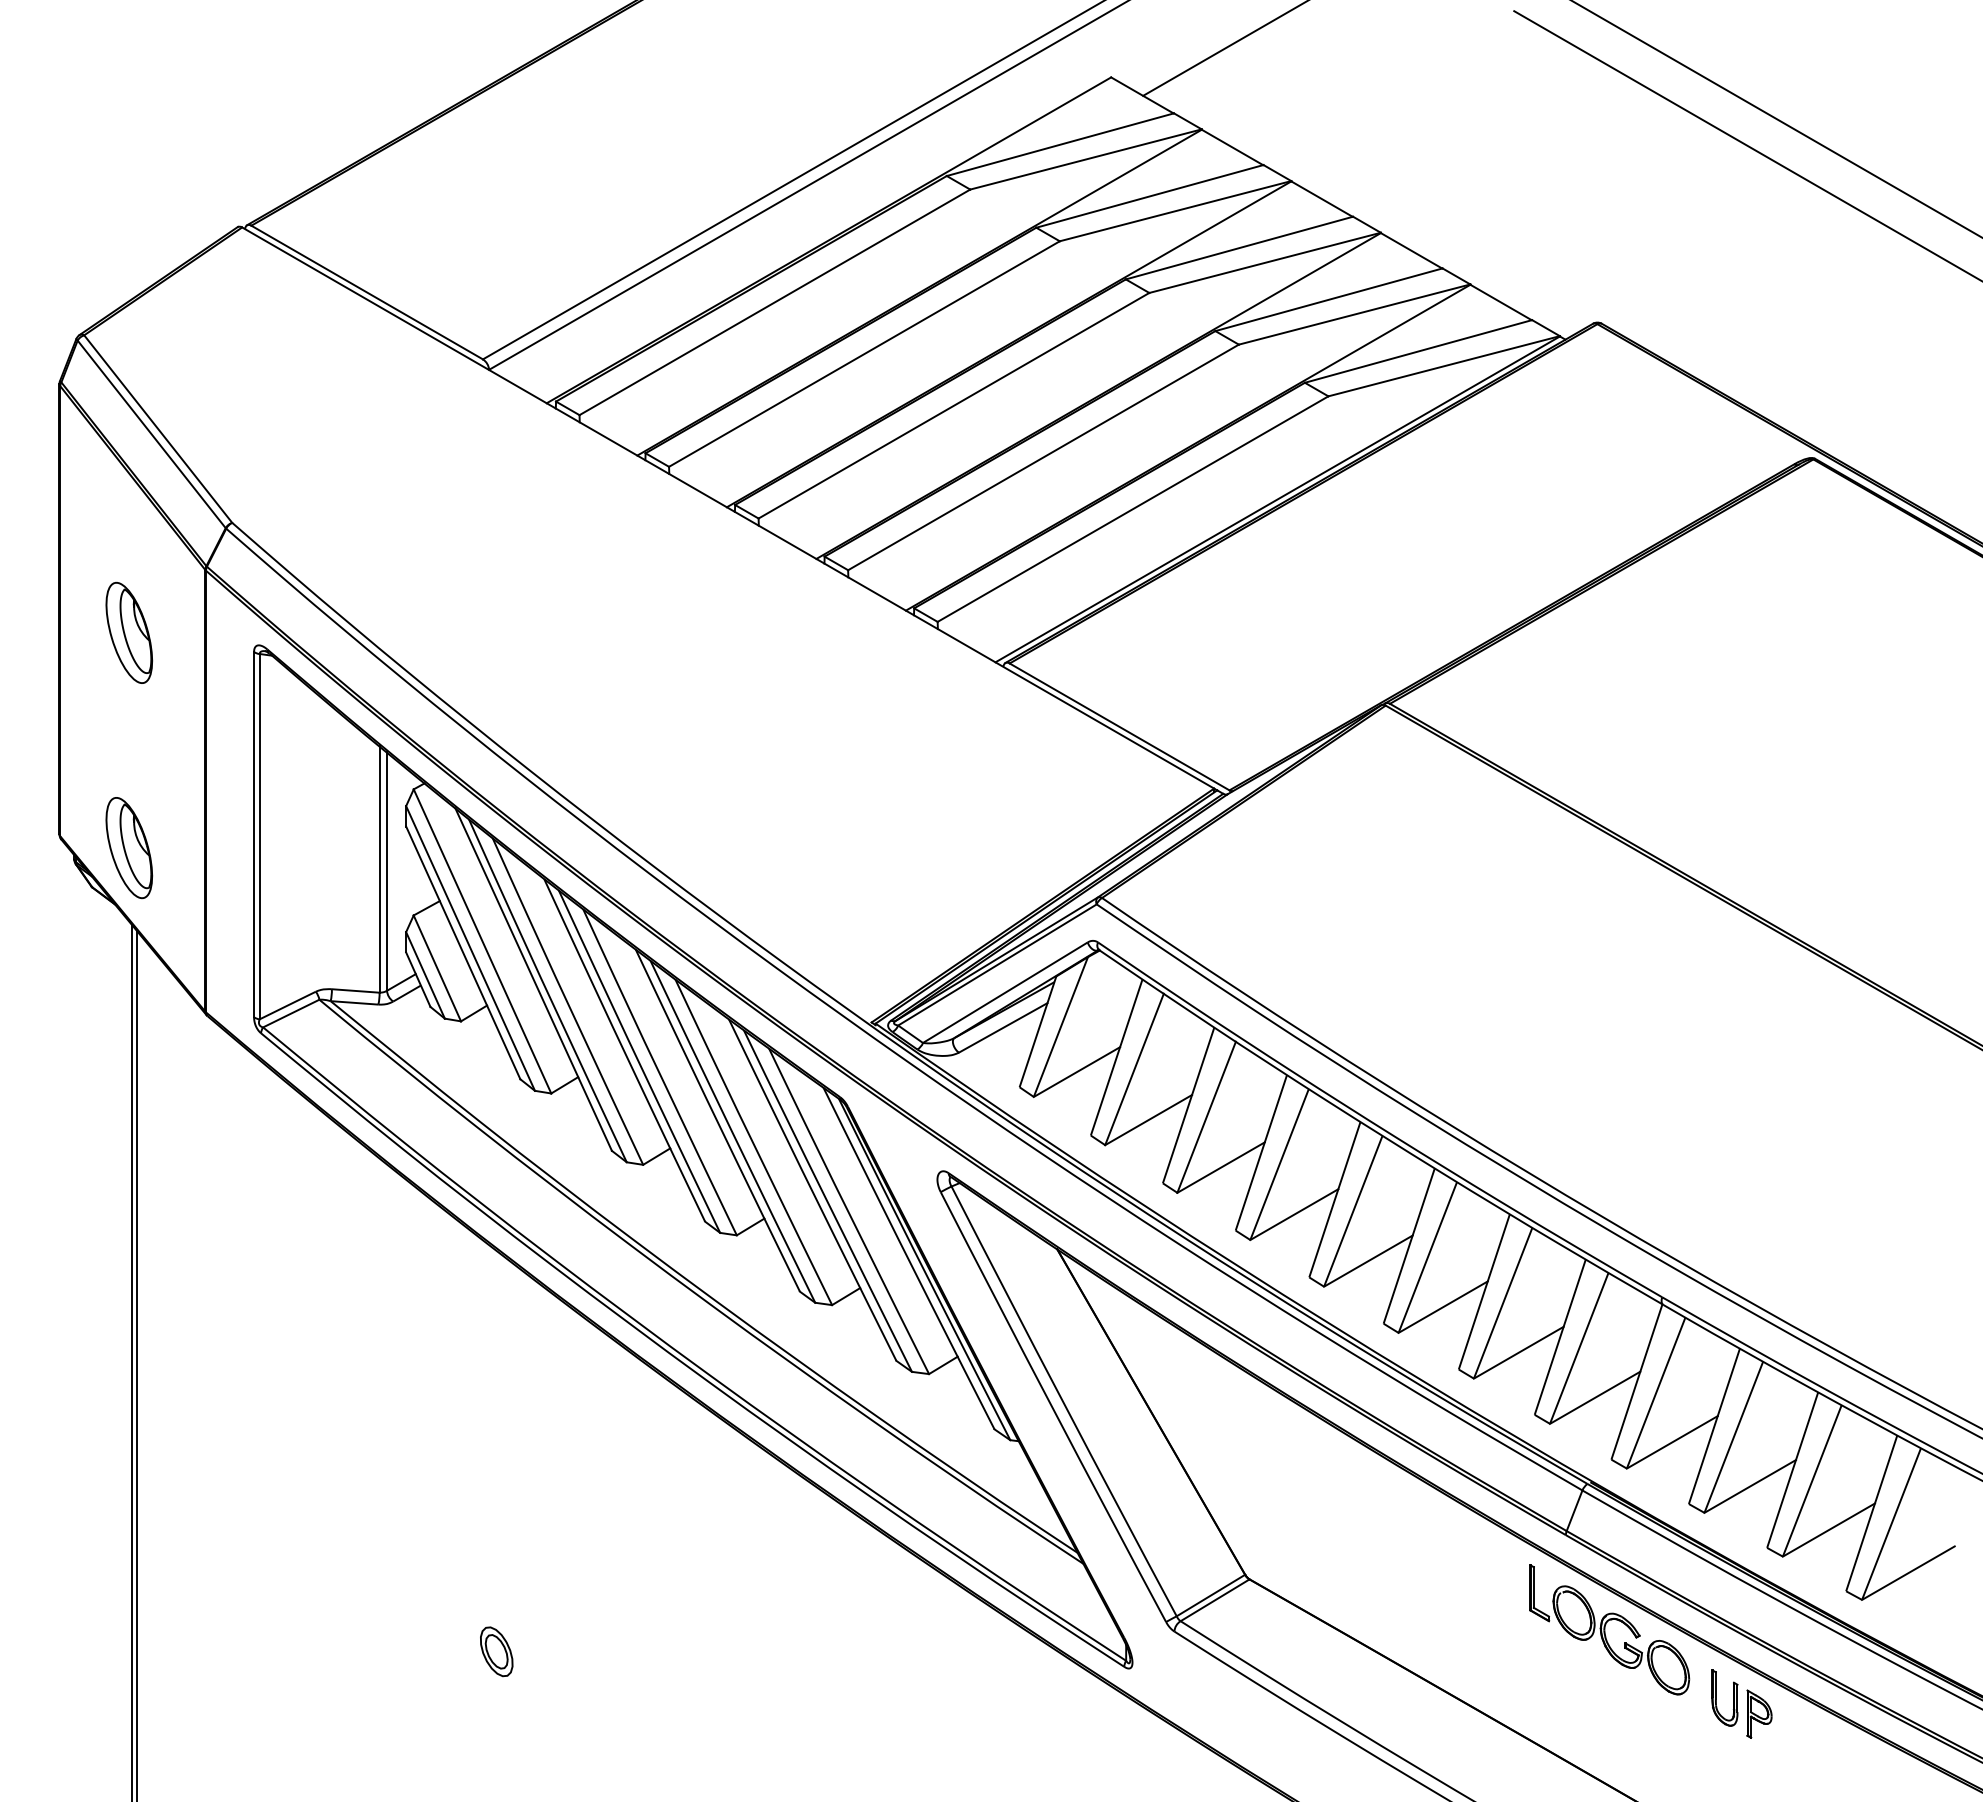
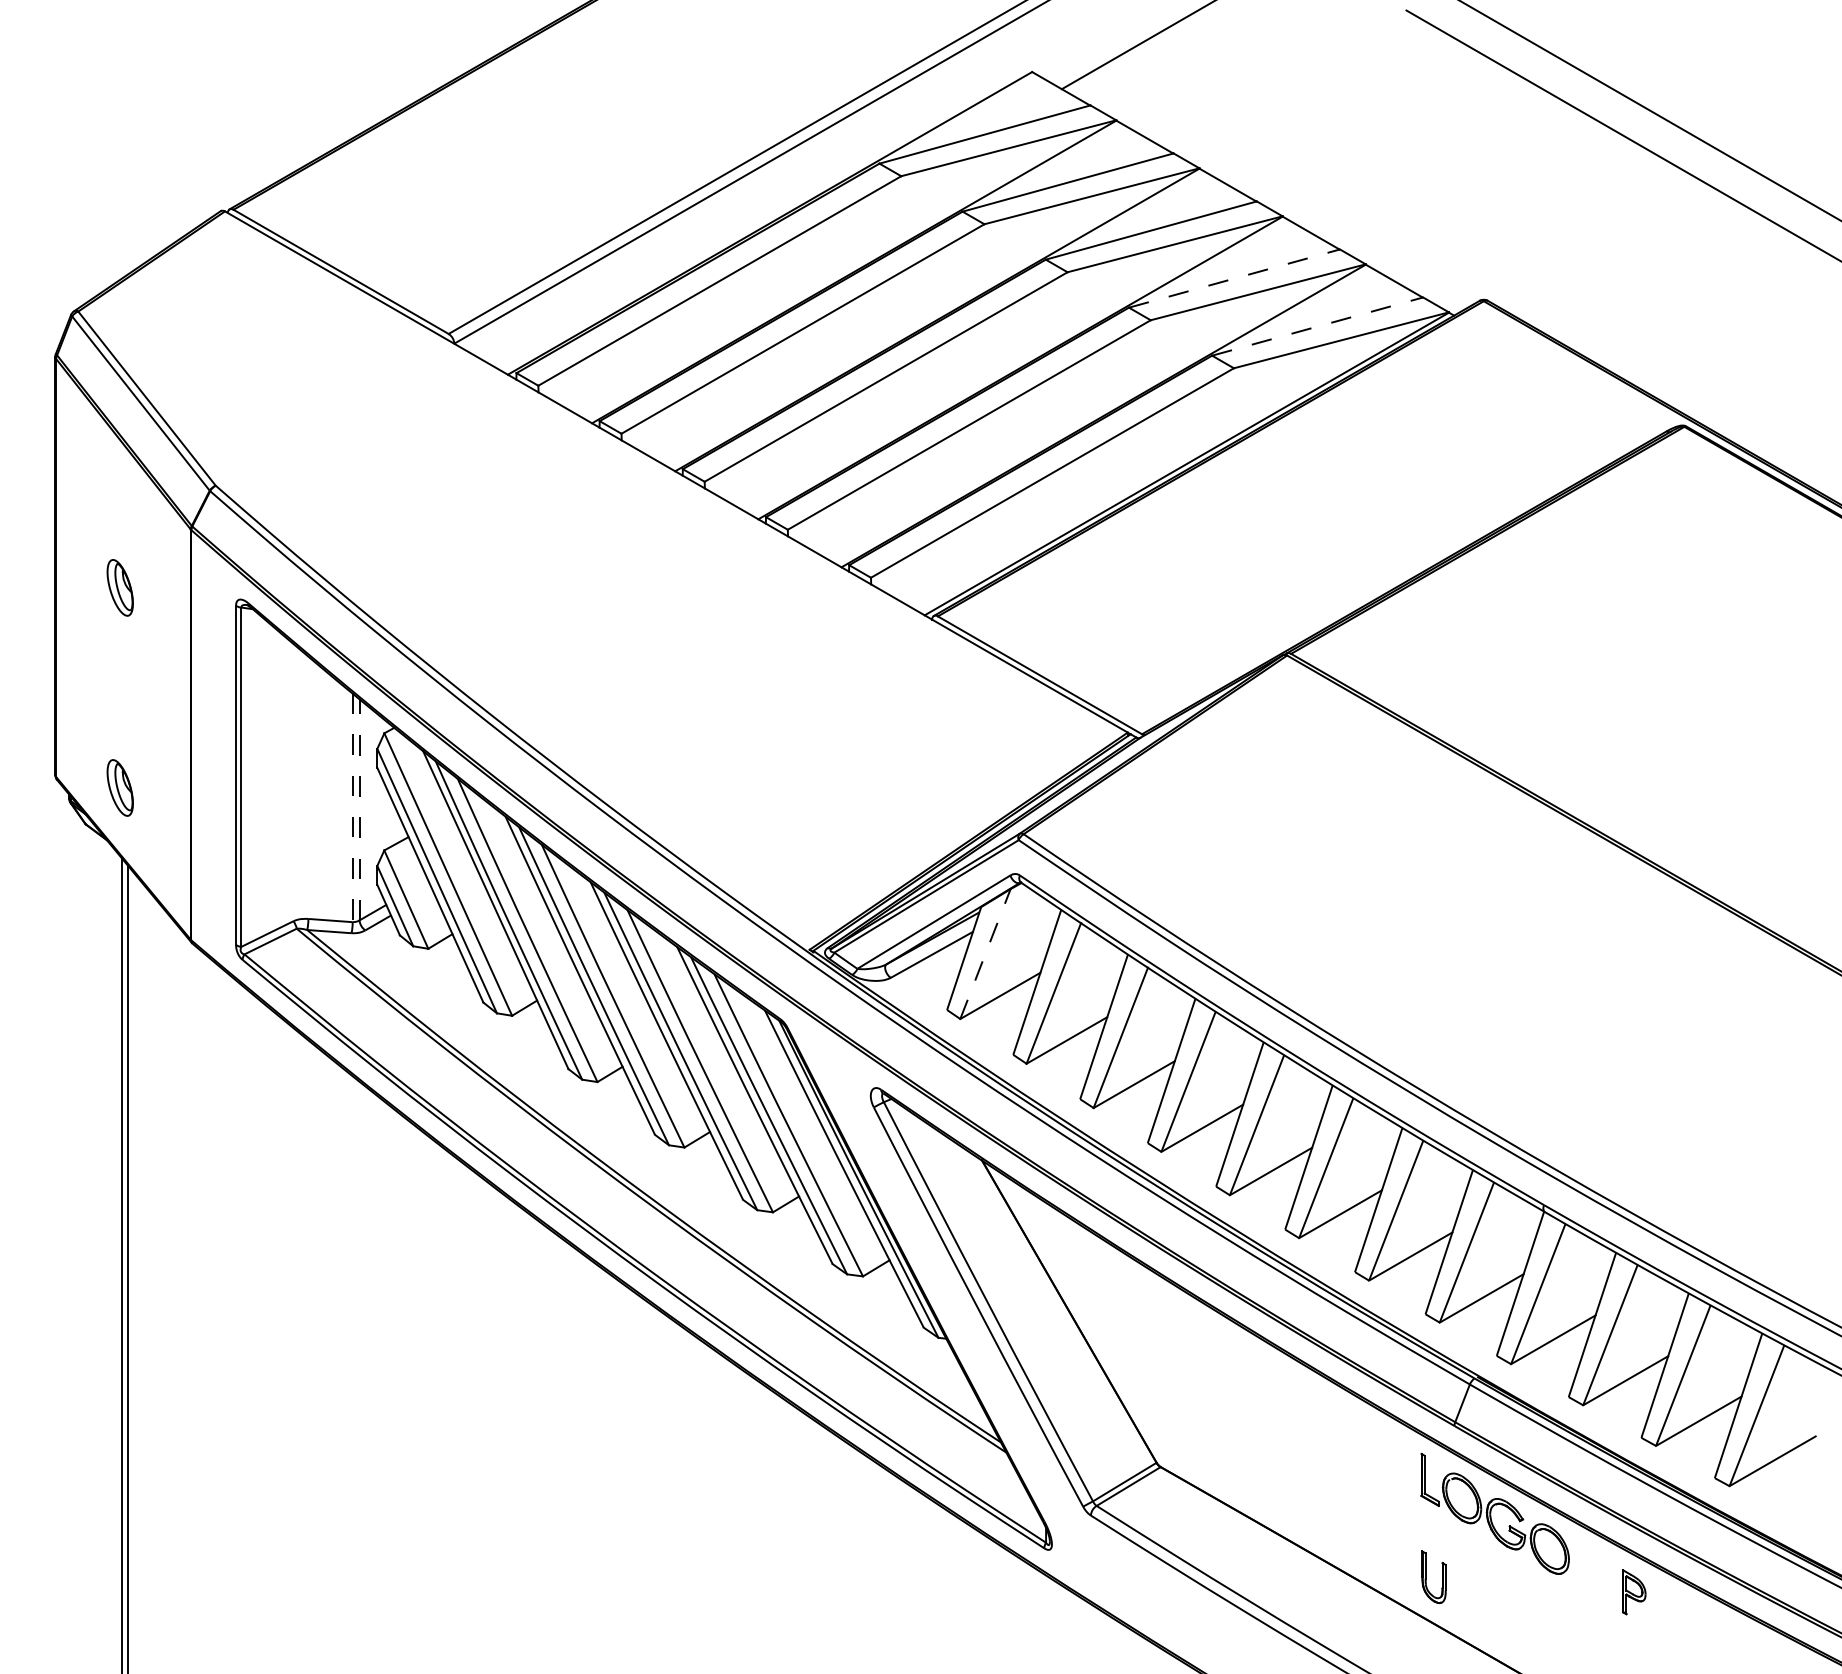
line: (1329, 299) -> (1234, 278), solid -> dashed
line: (1418, 351) -> (1317, 326), solid -> dashed
part: (129, 632) -> (120, 587), size x0.6
part: (129, 848) -> (120, 788), size x0.6
line: (379, 869) -> (352, 807), solid -> dashed
line: (386, 871) -> (359, 809), solid -> dashed
line: (1060, 1027) -> (985, 954), solid -> dashed
part: (496, 1651) -> (461, 1534), removed
part: (1716, 1697) -> (1426, 1576), moved

